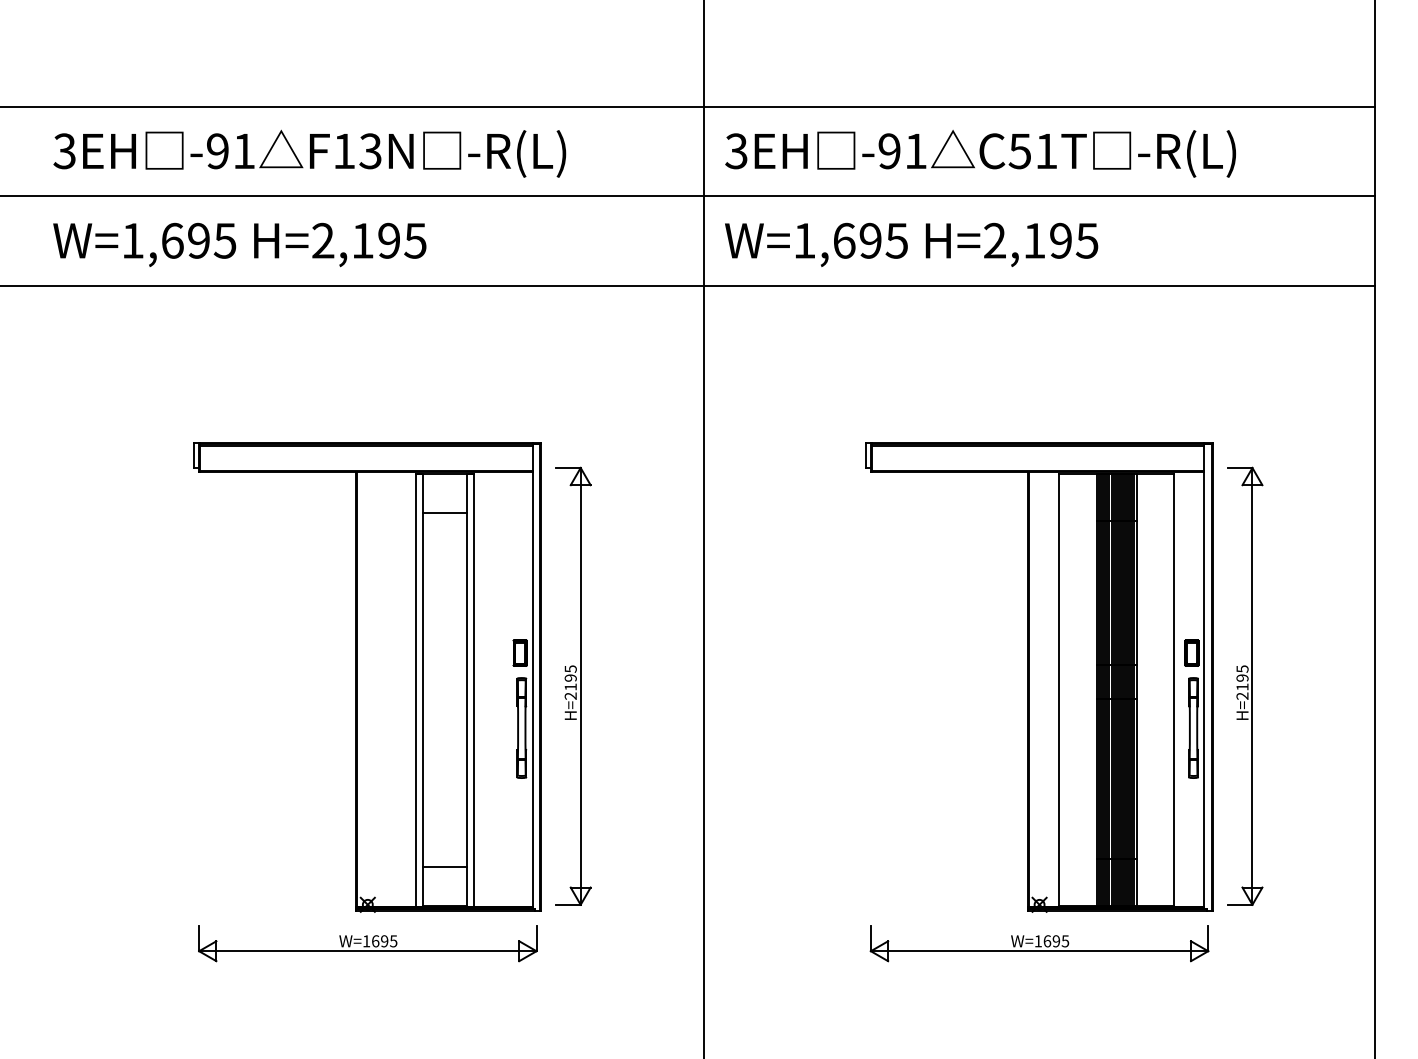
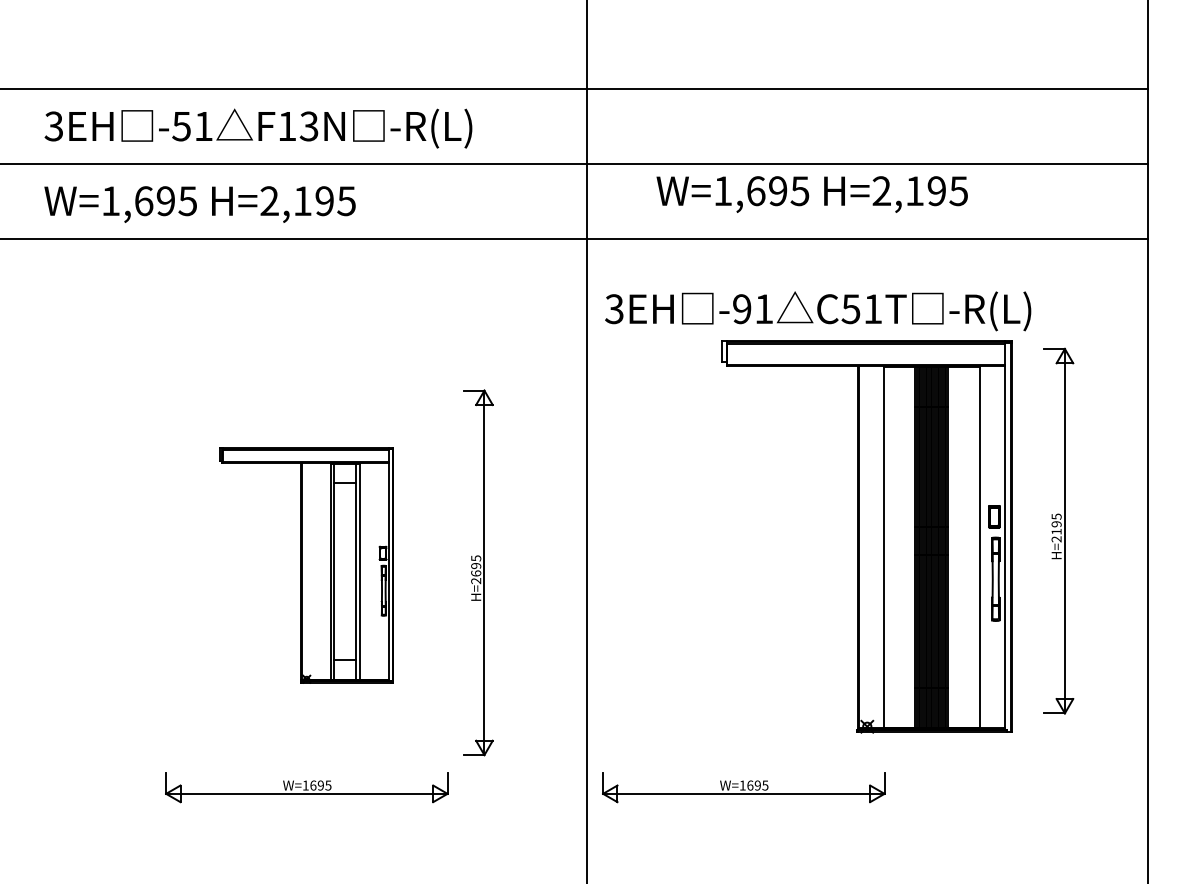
text: (217, 151) -> (181, 126), -91 -> -51
text: (980, 153) -> (818, 311), moved
text: (911, 244) -> (812, 194), moved
part: (367, 677) -> (306, 565), size x0.6
part: (1039, 677) -> (867, 537), moved
part: (1245, 685) -> (1059, 530), moved
text: (570, 686) -> (475, 572), H=2195 -> H=2695
part: (1039, 943) -> (743, 787), moved

